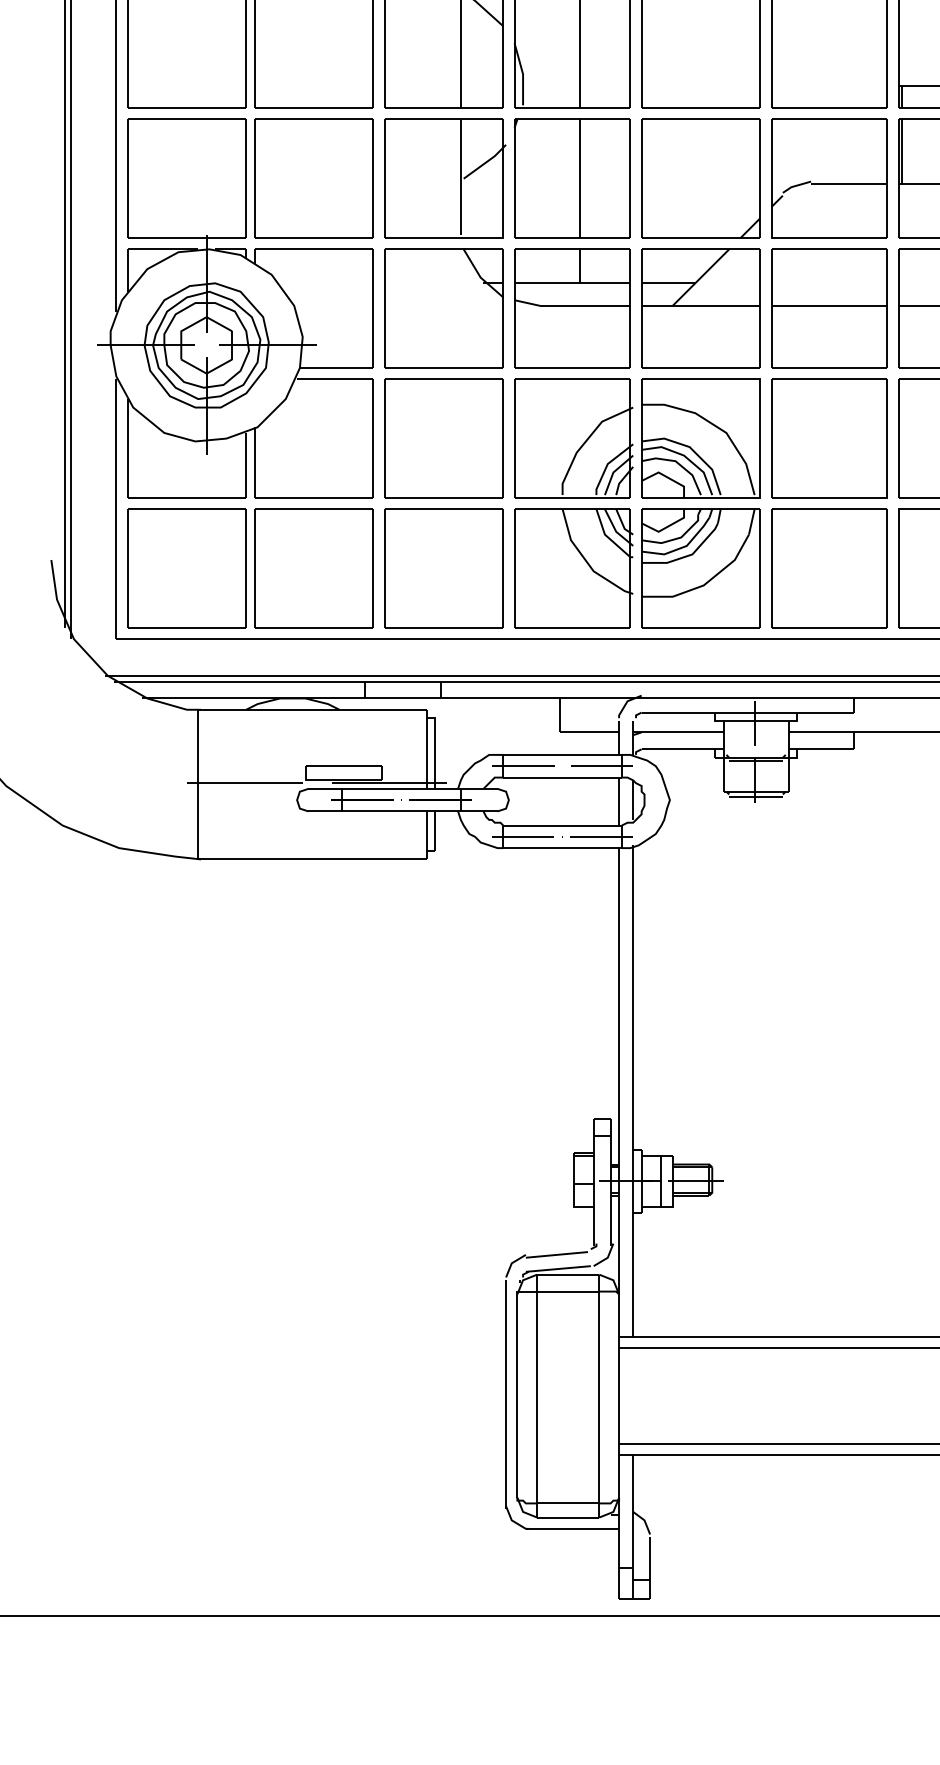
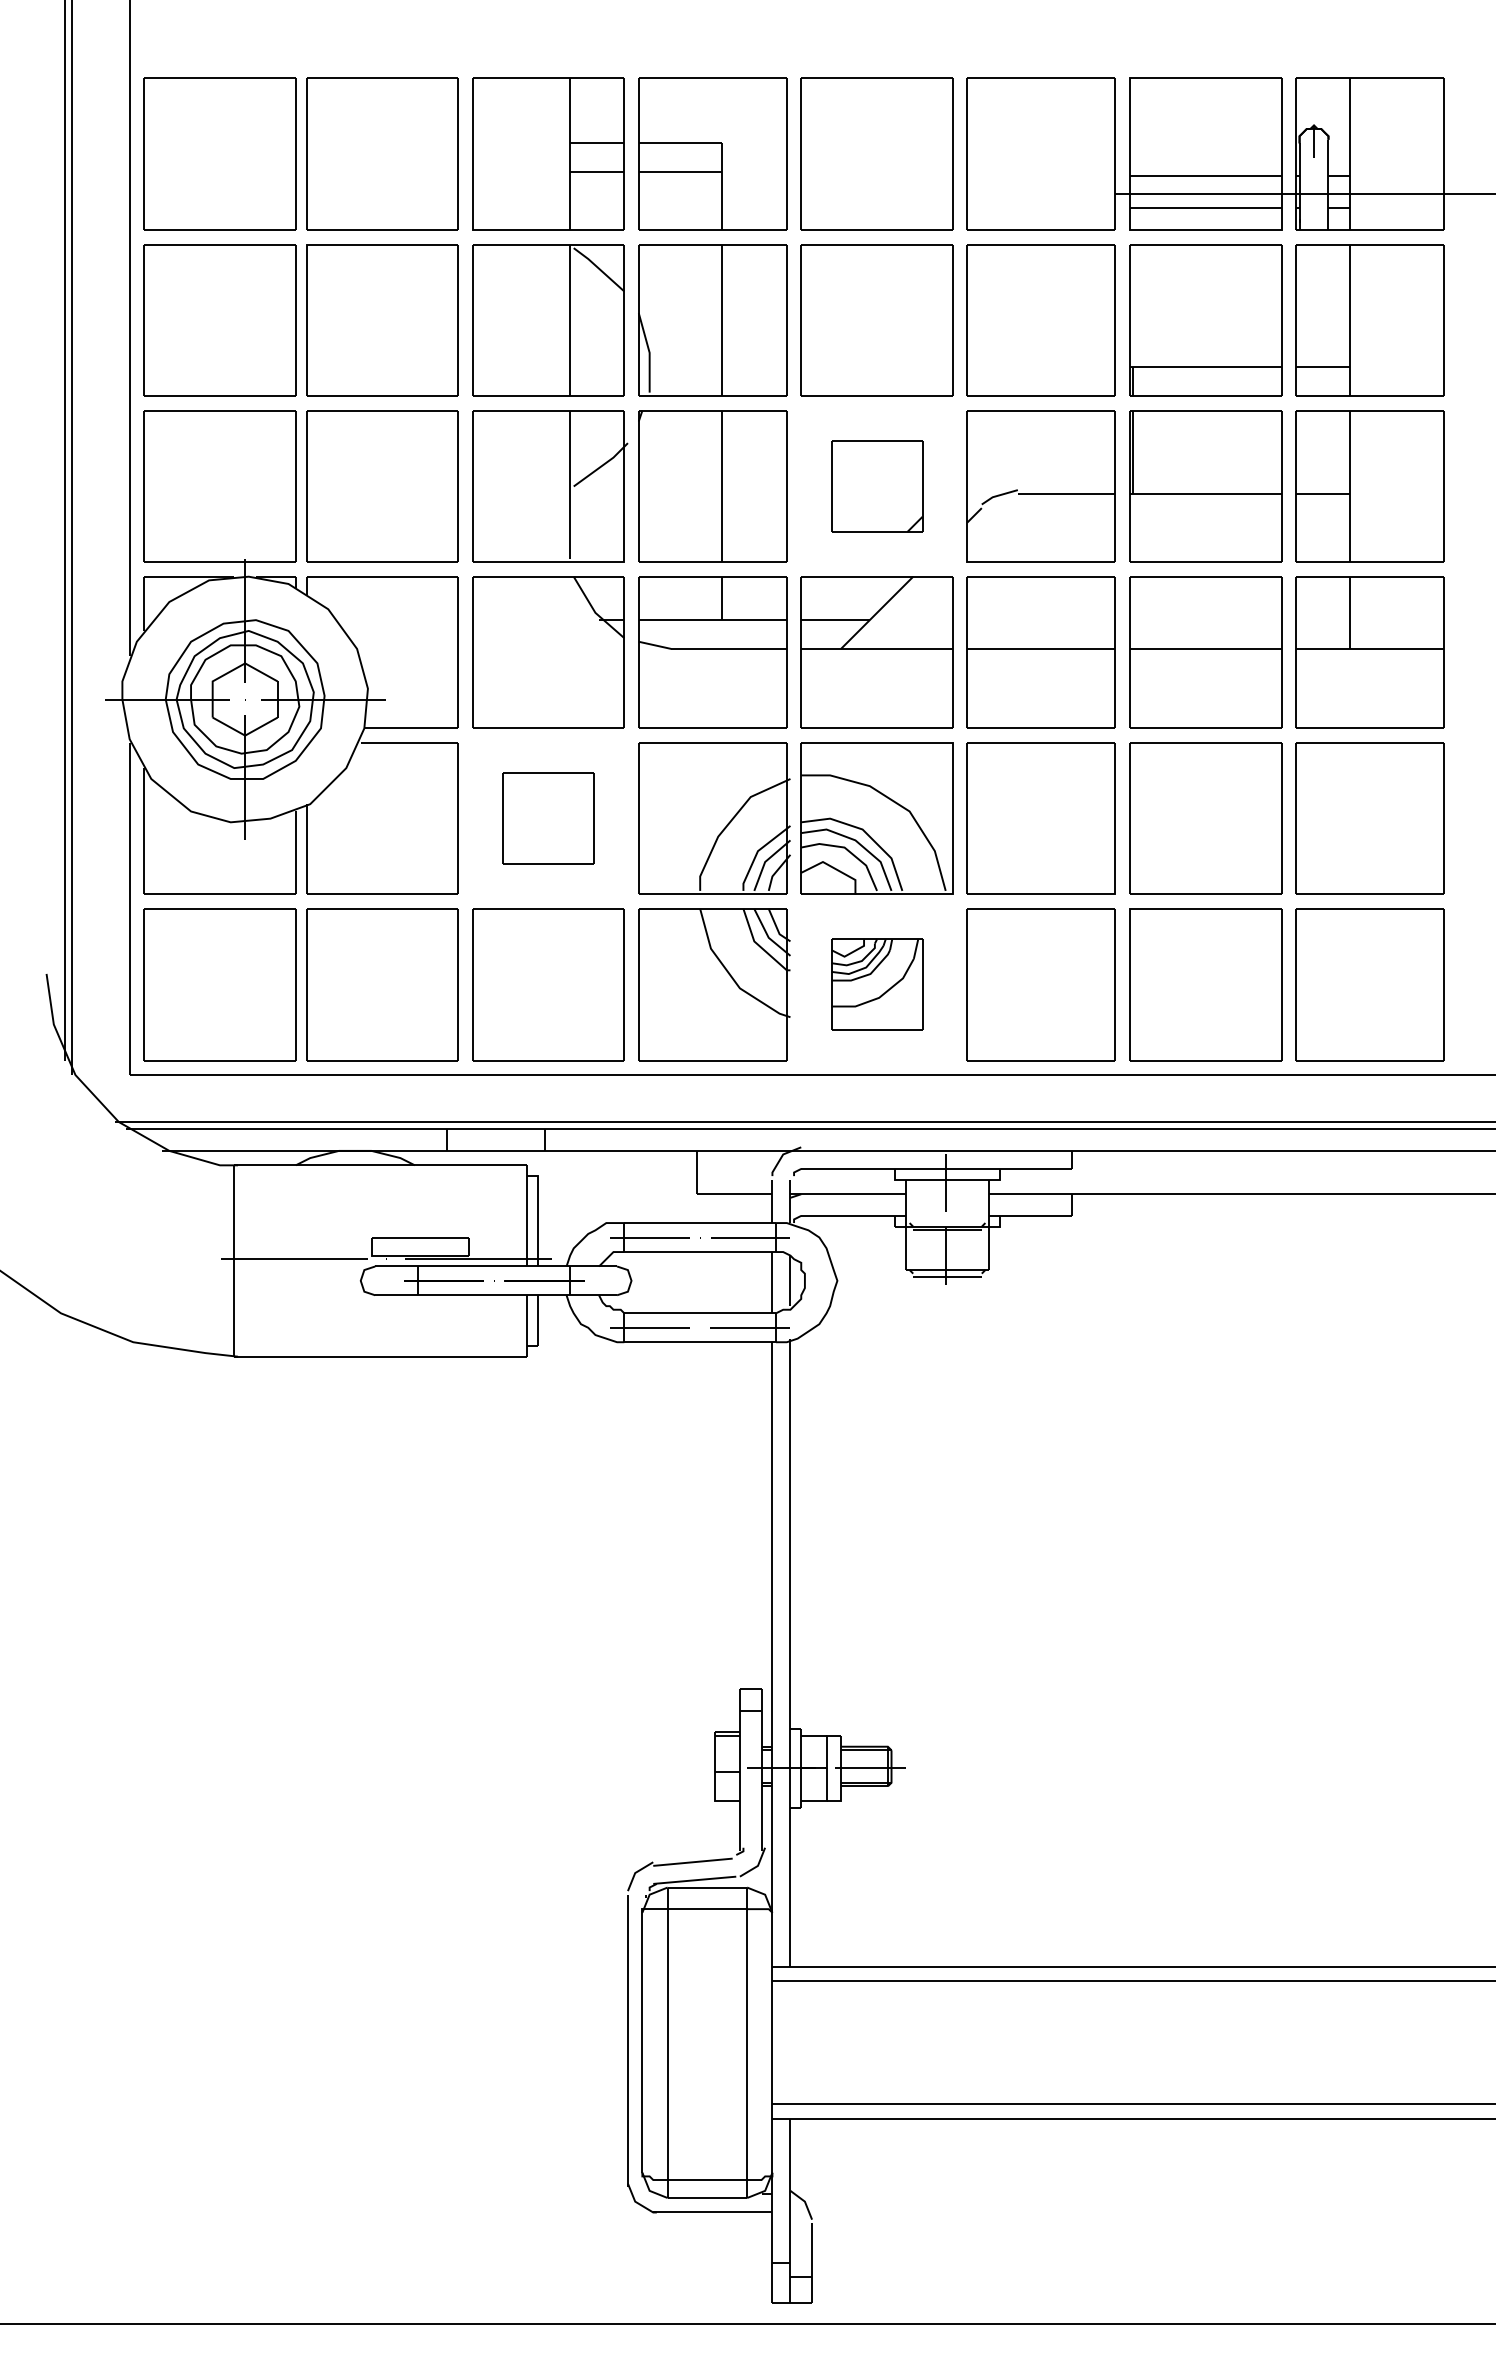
part: (700, 178) -> (876, 486), size x0.6
part: (443, 438) -> (548, 818), size x0.6
part: (700, 568) -> (876, 984), size x0.6

